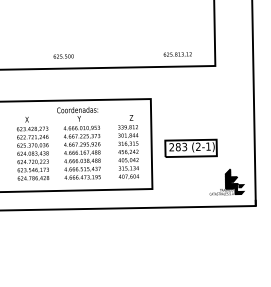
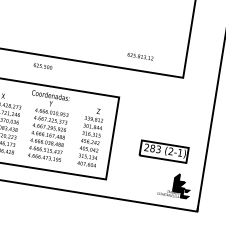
text: (177, 54) -> (140, 56), moved
text: (63, 56) -> (42, 66), moved
part: (190, 147) -> (163, 150), moved

